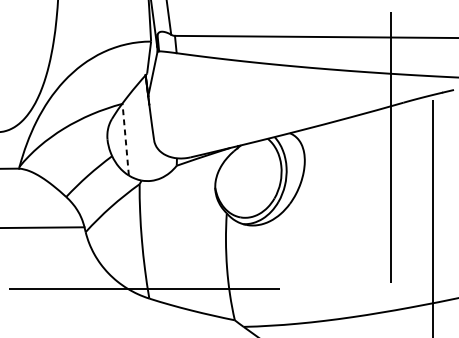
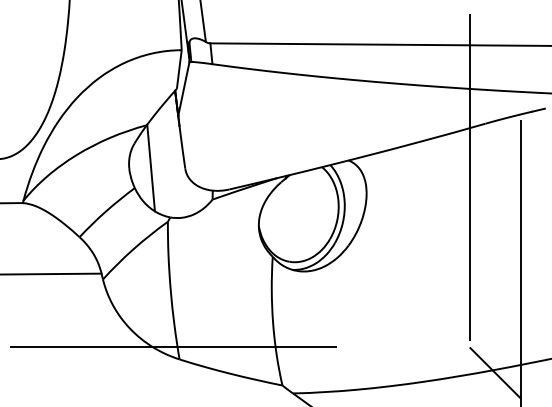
line: (126, 139) -> (151, 168), dashed -> solid
line: (411, 309) -> (495, 372), added

